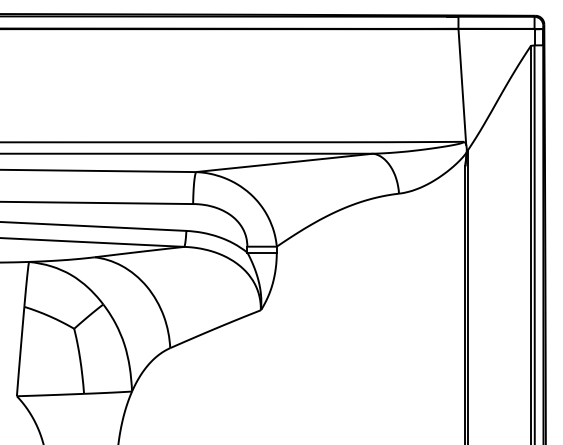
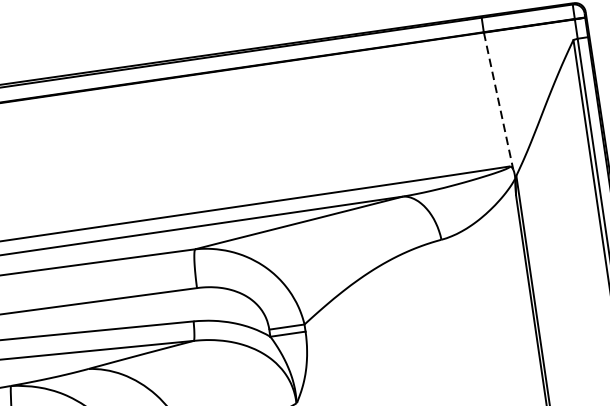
line: (462, 87) -> (498, 101), solid -> dashed

